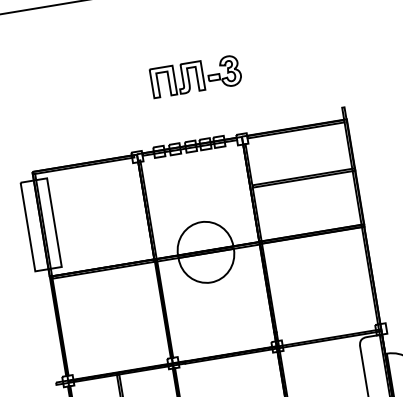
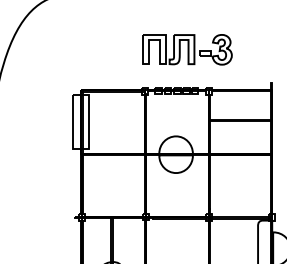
part: (196, 76) -> (187, 49), size x1.67

